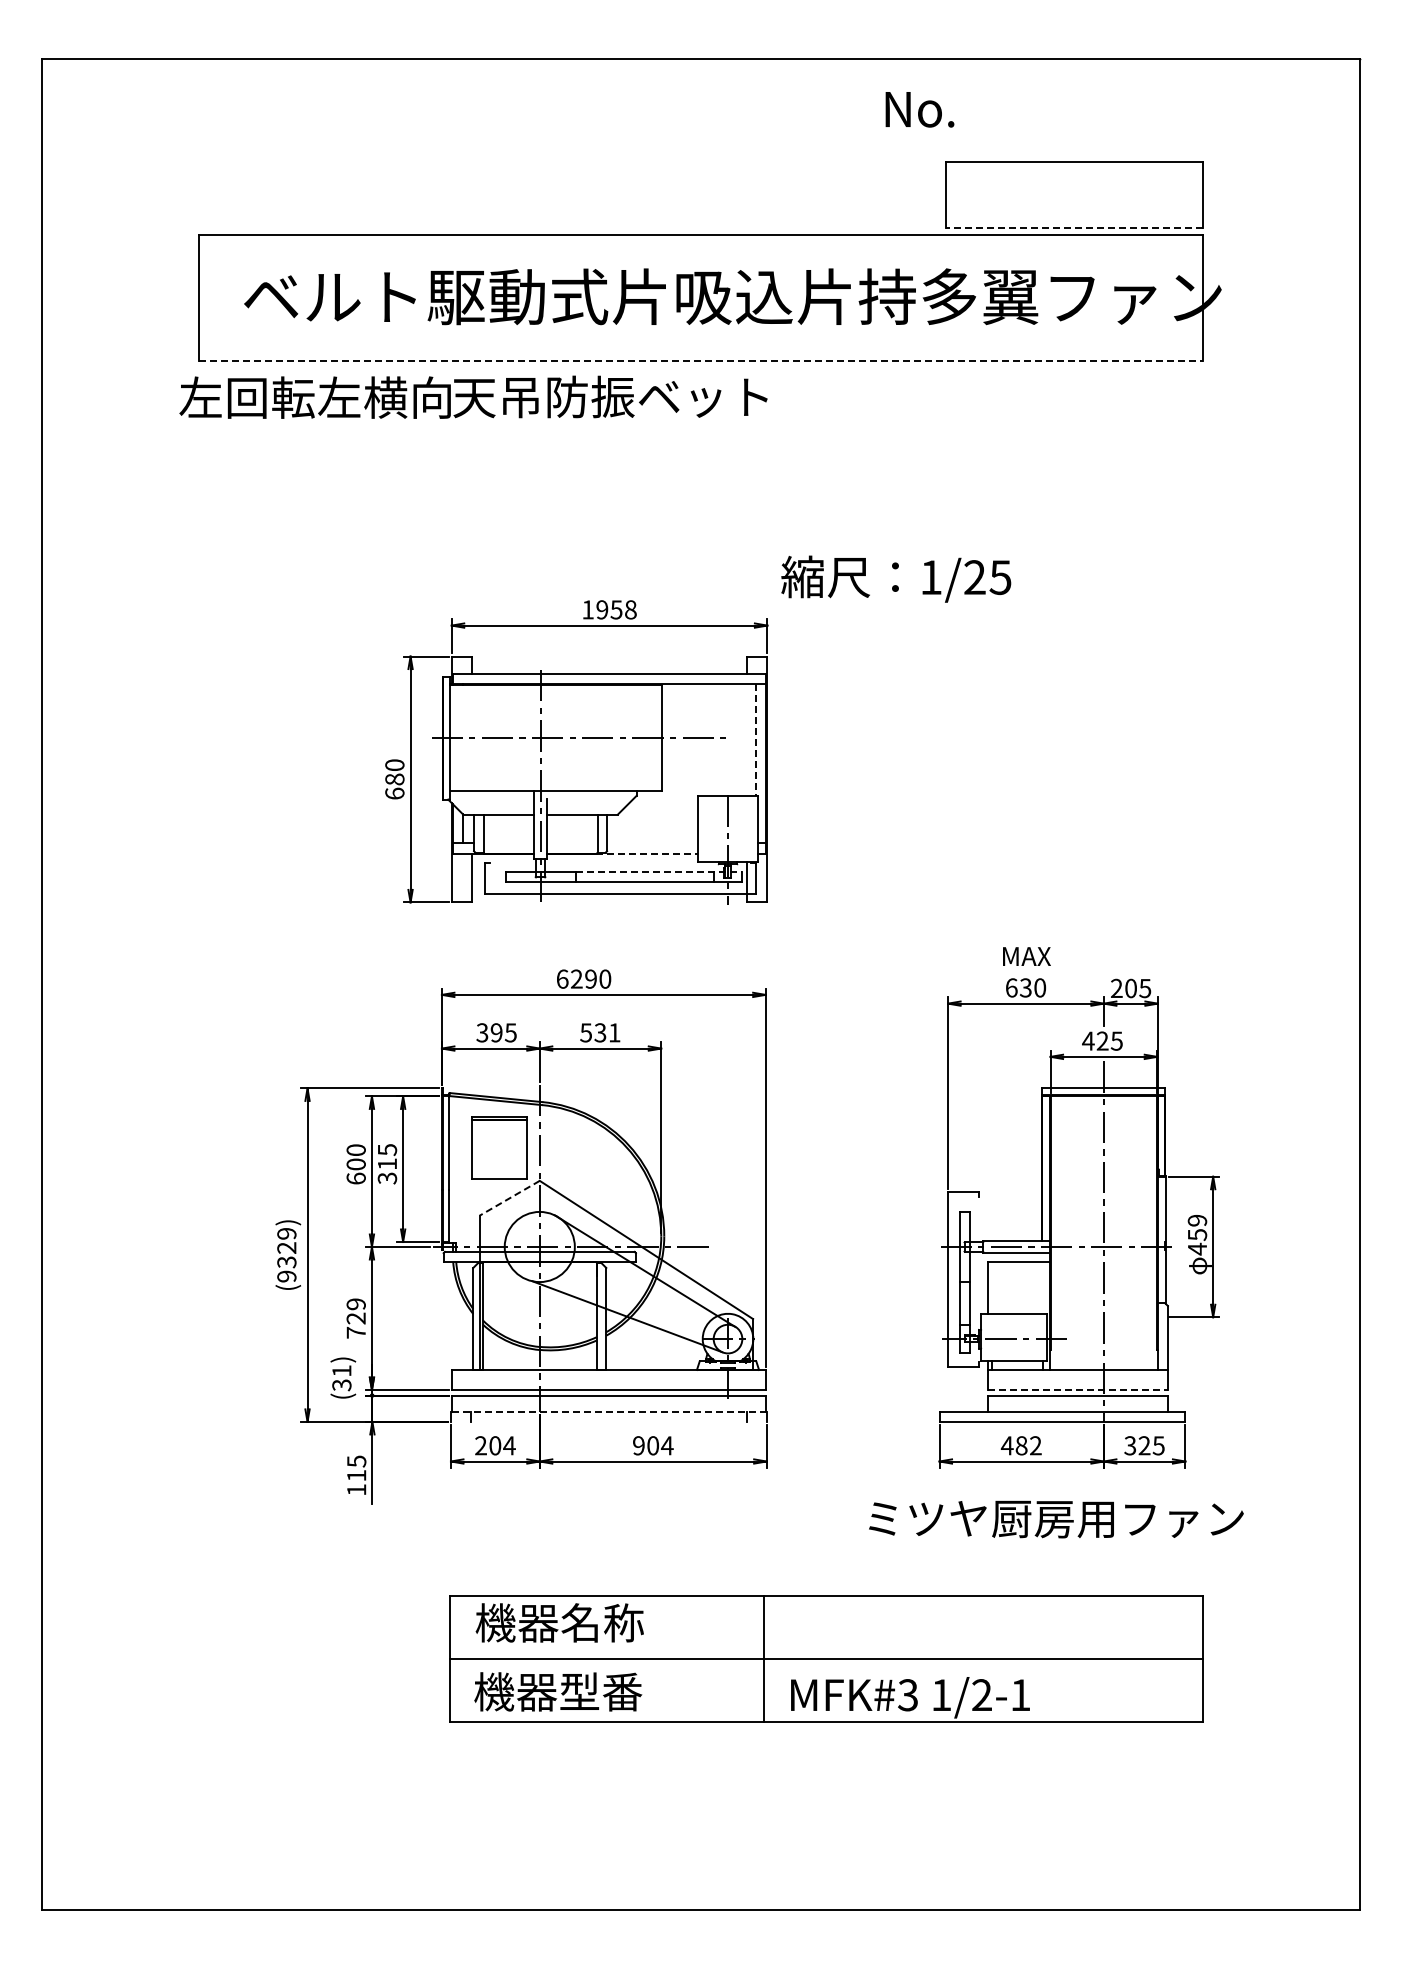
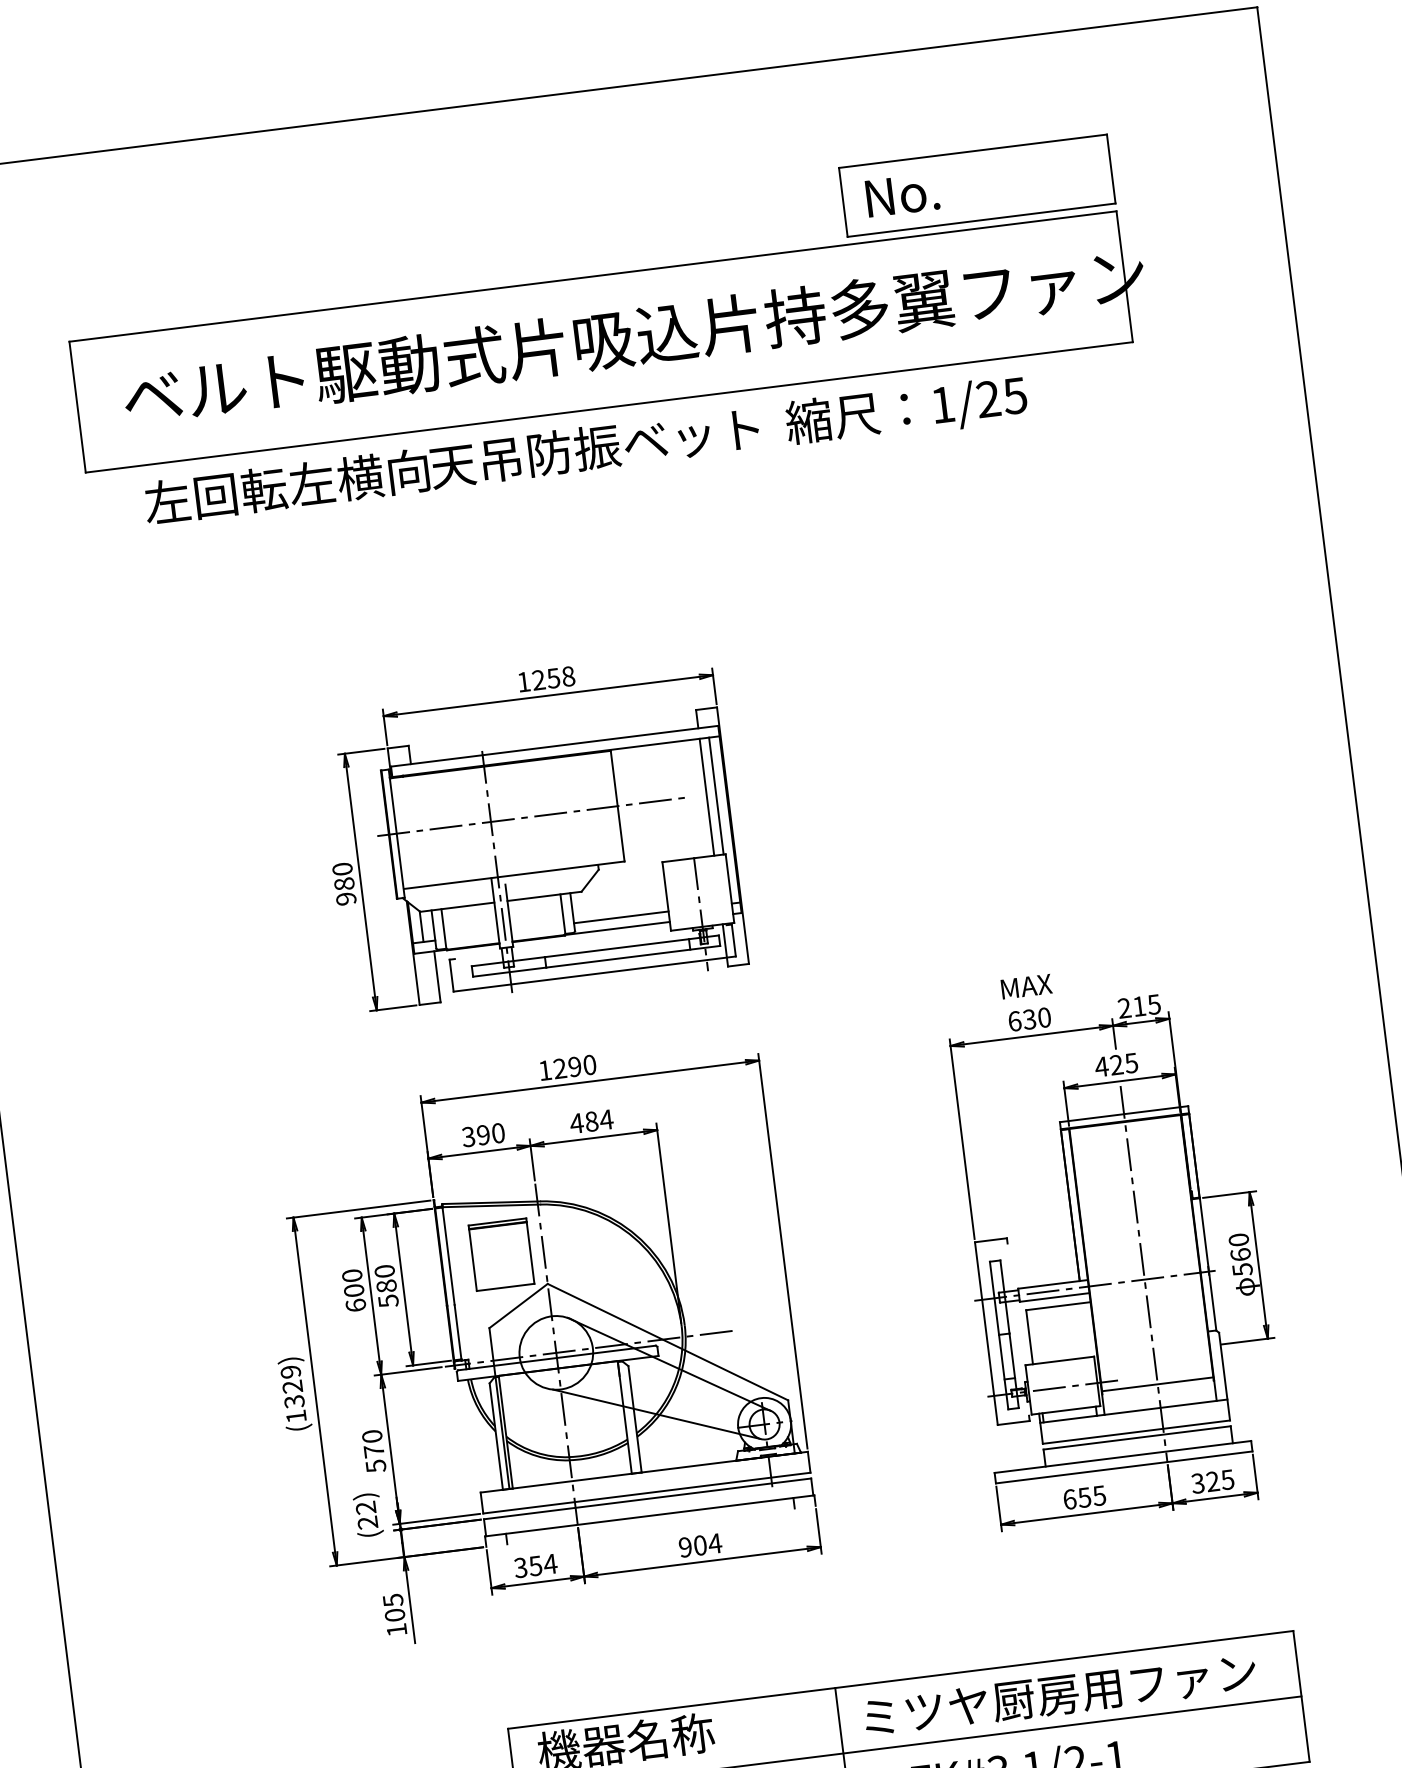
text: (919, 109) -> (902, 194), moved
line: (1073, 227) -> (980, 220), dashed -> solid
line: (701, 360) -> (609, 407), dashed -> solid
text: (473, 396) -> (451, 465), moved
text: (896, 578) -> (906, 410), moved
text: (602, 609) -> (538, 679), 1958 -> 1258
line: (747, 740) -> (707, 797), added
line: (756, 740) -> (716, 796), dashed -> solid
text: (394, 793) -> (345, 898), 680 -> 980
line: (652, 843) -> (621, 917), added
line: (647, 853) -> (617, 928), dashed -> solid
line: (659, 872) -> (632, 946), dashed -> solid
text: (562, 978) -> (545, 1069), 6290 -> 1290
text: (1130, 988) -> (1138, 1006), 205 -> 215
text: (510, 1032) -> (497, 1132), 395 -> 390
text: (600, 1032) -> (591, 1121), 531 -> 484
text: (387, 1163) -> (386, 1285), 315 -> 580
line: (509, 1198) -> (518, 1306), dashed -> solid
text: (1197, 1234) -> (1240, 1254), 459 -> 560
text: (286, 1276) -> (295, 1416), (9329) -> (1329)
text: (355, 1318) -> (373, 1451), 729 -> 570
line: (1103, 1347) -> (1157, 1384), added
text: (341, 1378) -> (366, 1515), (31) -> (22)
line: (1078, 1390) -> (1136, 1432), dashed -> solid
line: (608, 1411) -> (649, 1515), dashed -> solid
text: (488, 1445) -> (528, 1566), 204 -> 354
text: (1020, 1445) -> (1083, 1497), 482 -> 655
text: (356, 1475) -> (394, 1615), 115 -> 105
text: (1056, 1519) -> (1060, 1695), moved

